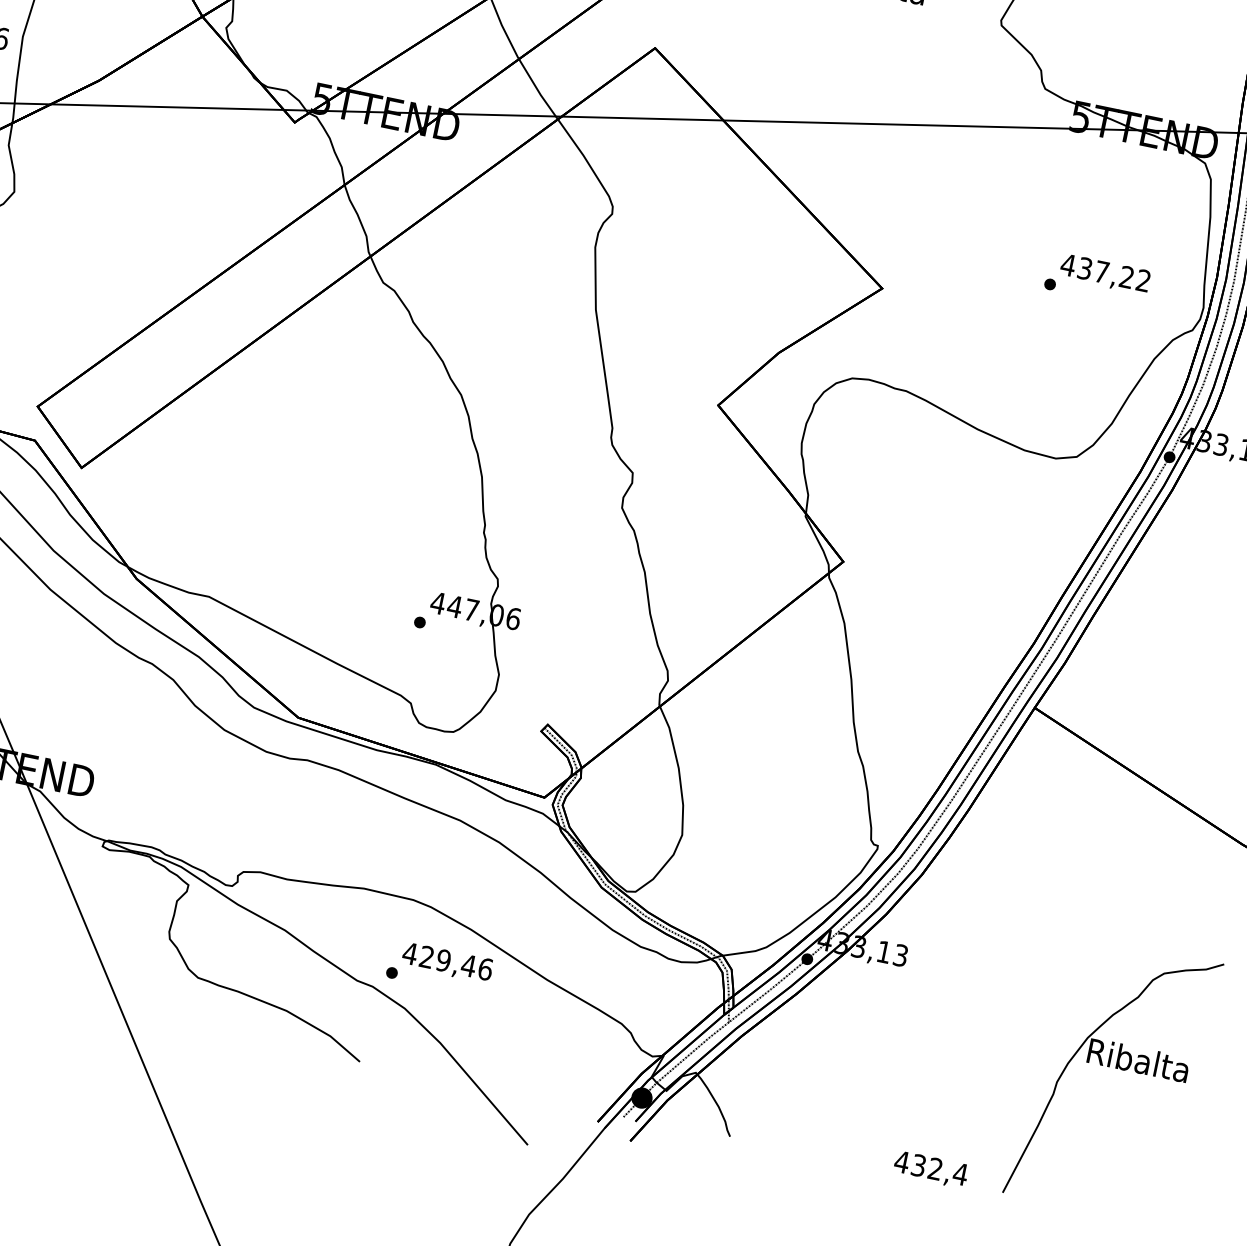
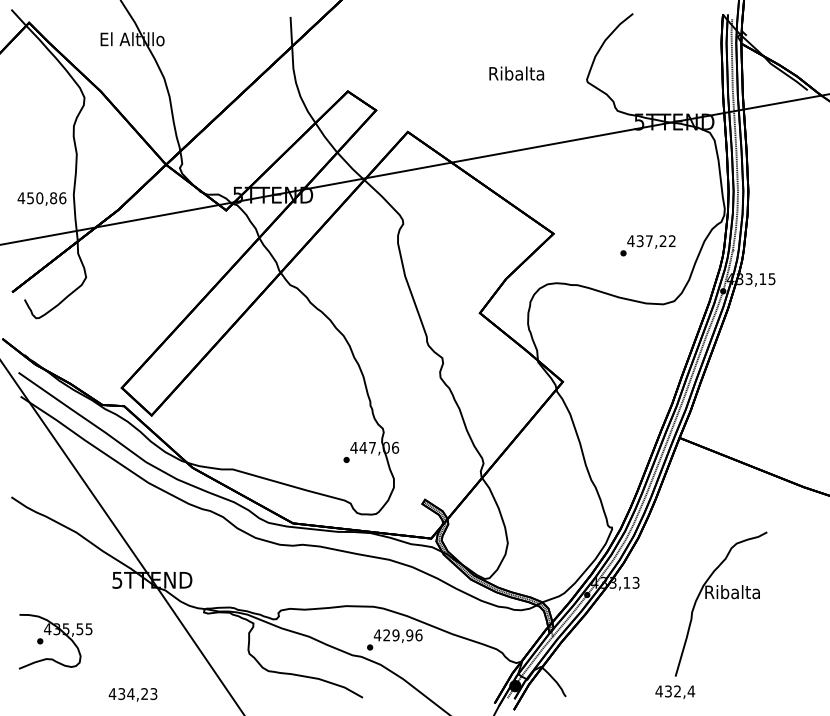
text: (1096, 279) -> (647, 245), moved
text: (468, 965) -> (409, 635), 429,46 -> 429,96
part: (1112, 1076) -> (720, 603), moved

